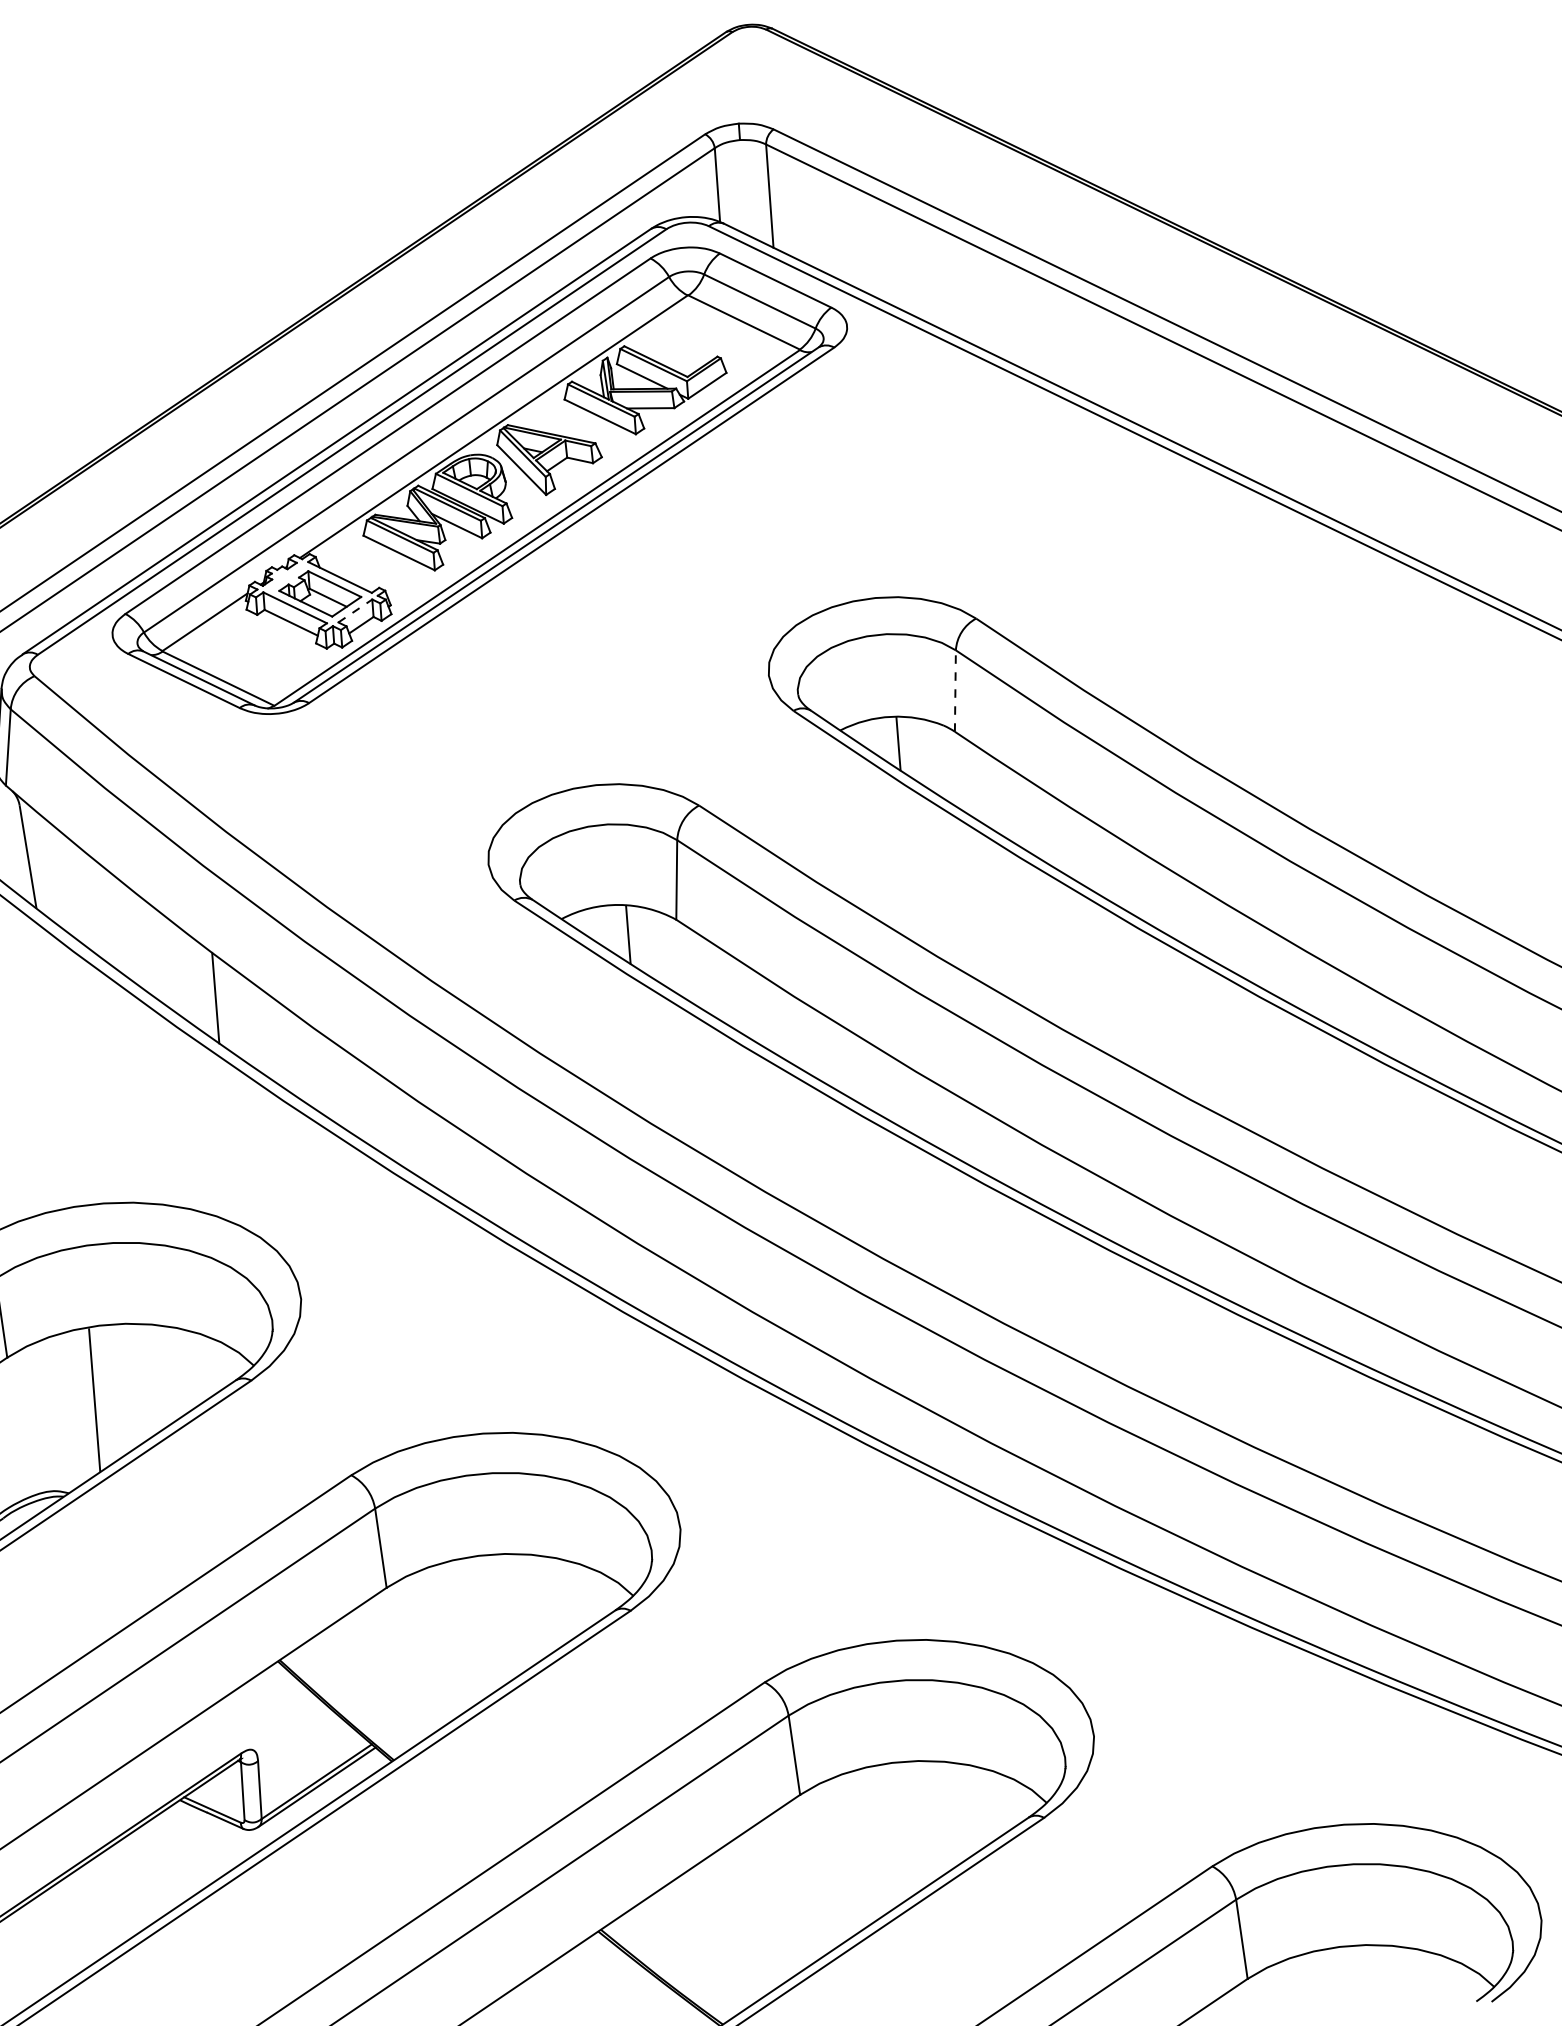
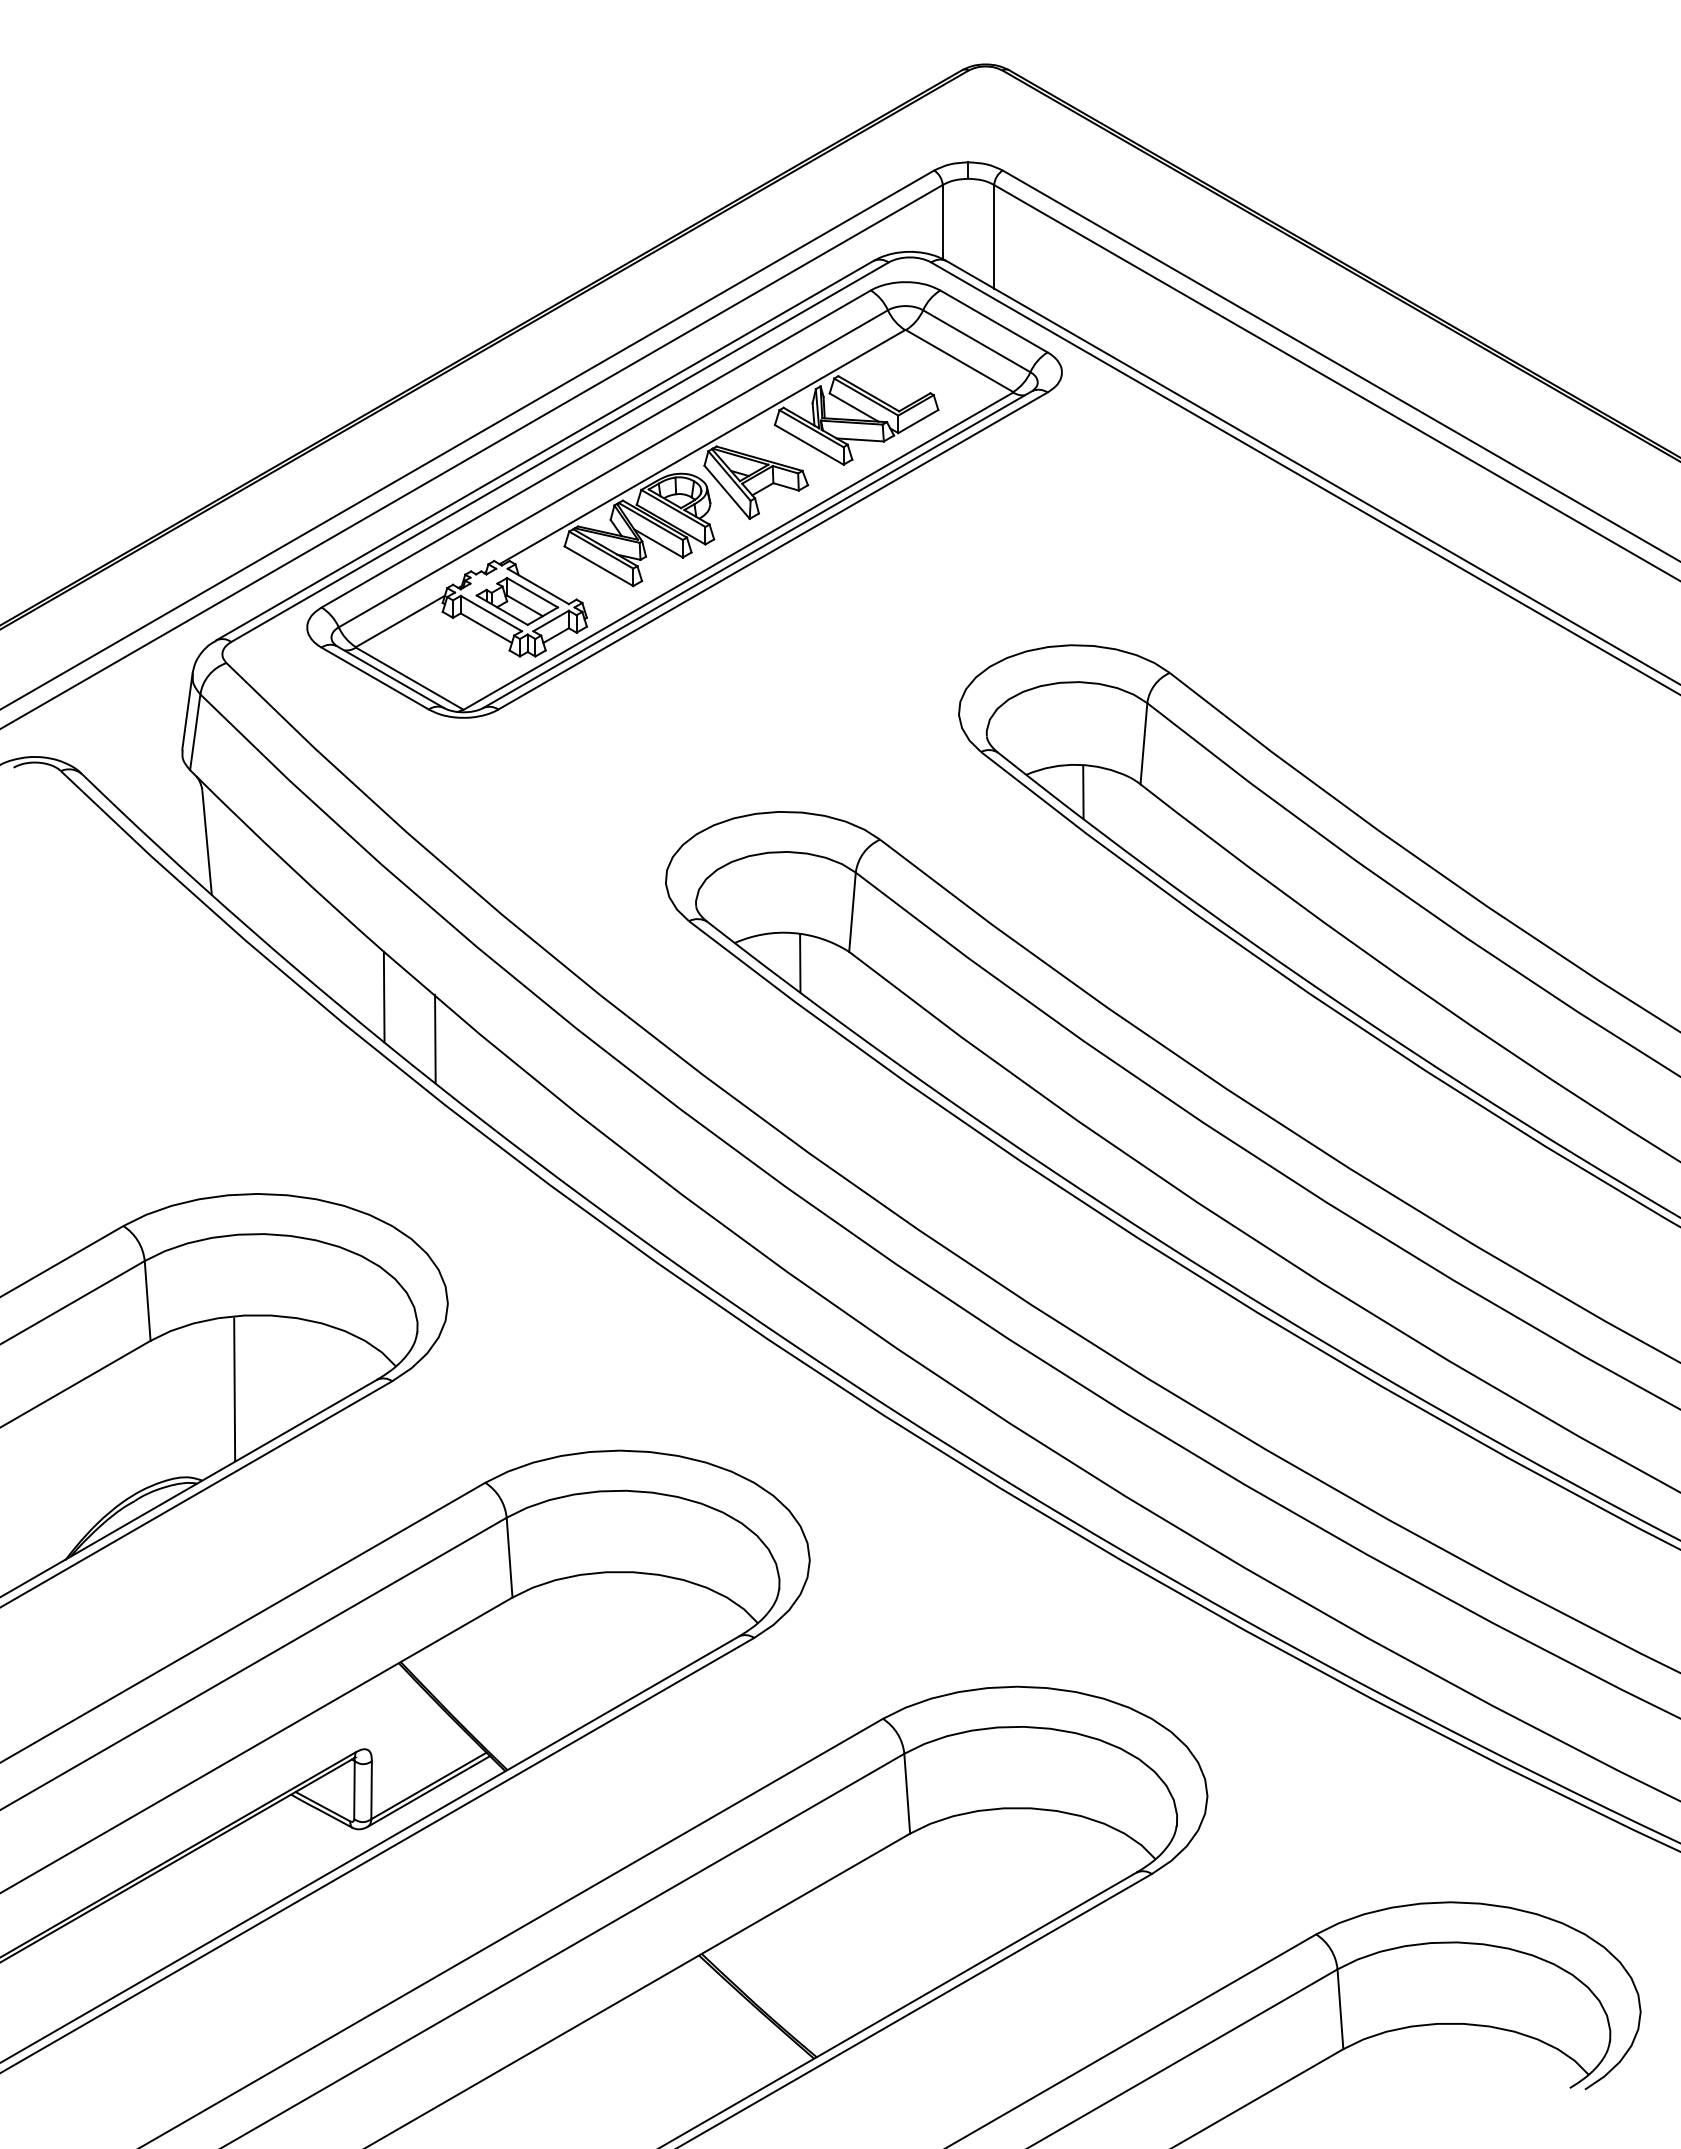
line: (355, 610) -> (551, 620), dashed -> solid
line: (954, 690) -> (1143, 743), dashed -> solid
line: (269, 1035) -> (435, 1038), added

